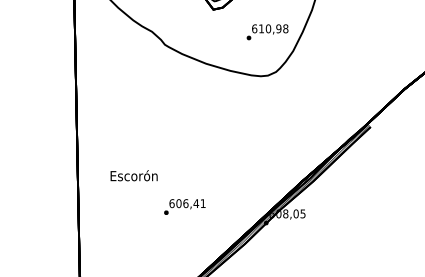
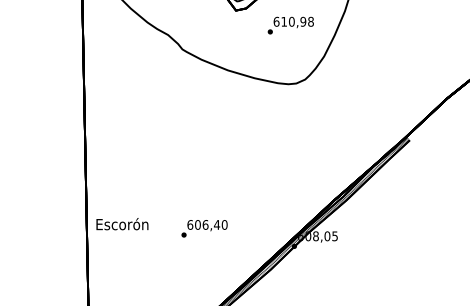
text: (267, 32) -> (290, 25), moved
text: (134, 176) -> (122, 224), moved
text: (202, 203) -> (224, 224), 606,41 -> 606,40

